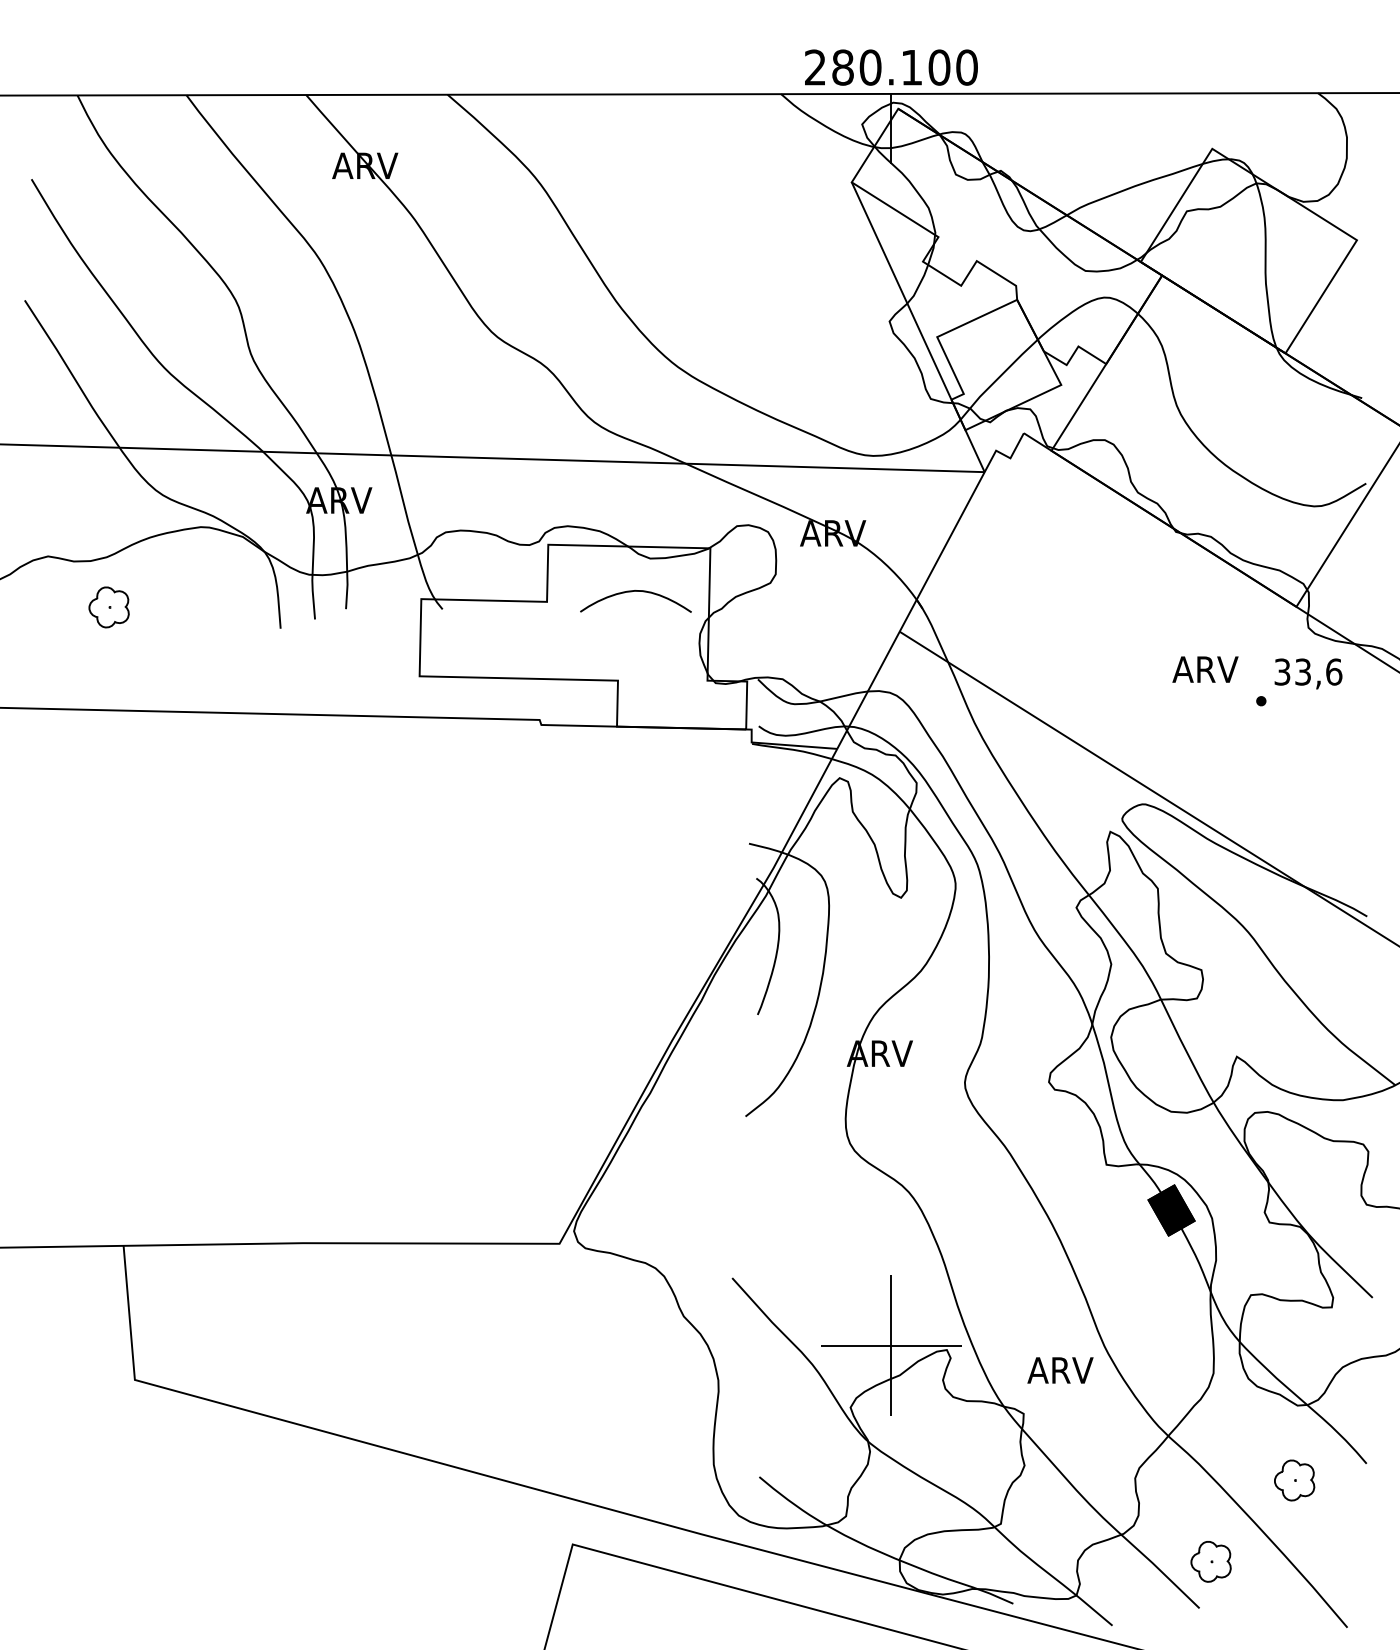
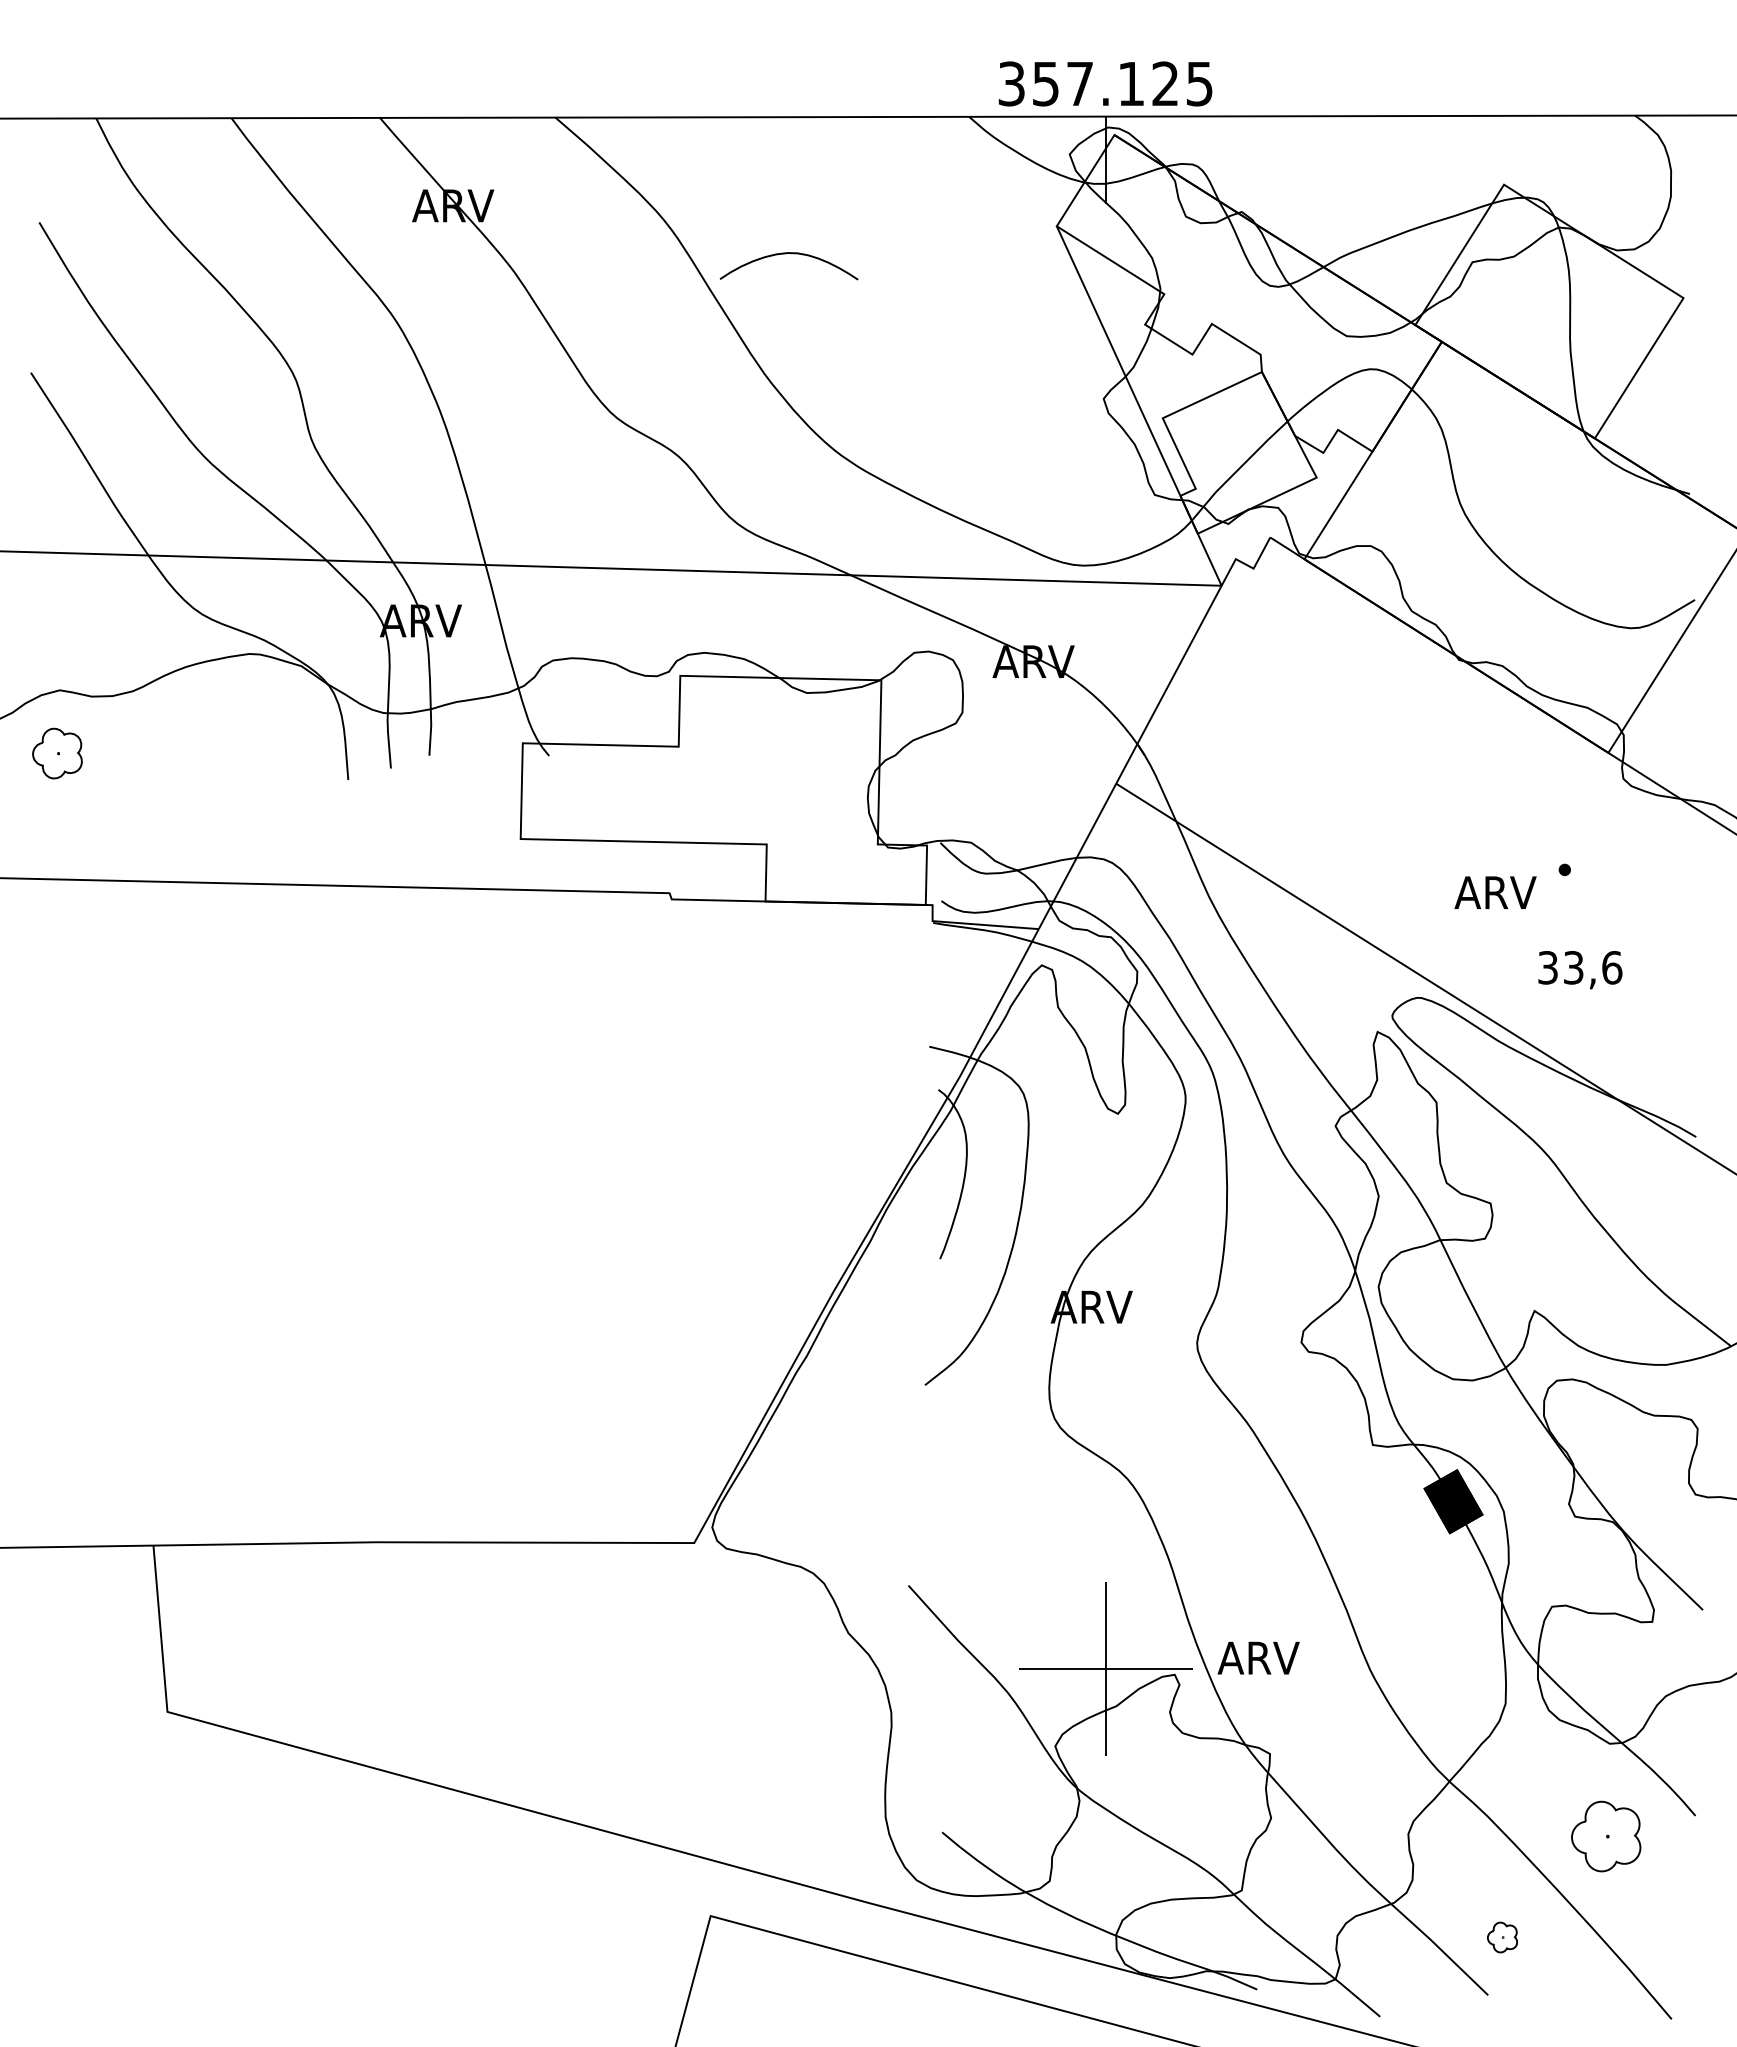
text: (891, 67) -> (1105, 83), 280.100 -> 357.125
curve: (633, 592) -> (786, 254), moved
part: (109, 607) -> (57, 753), moved
text: (1205, 669) -> (1495, 892), moved
text: (1308, 674) -> (1580, 970), moved
text: (1060, 1369) -> (1258, 1657), moved
part: (1294, 1480) -> (1605, 1836), size x1.4
part: (1211, 1561) -> (1502, 1937), size x0.6

